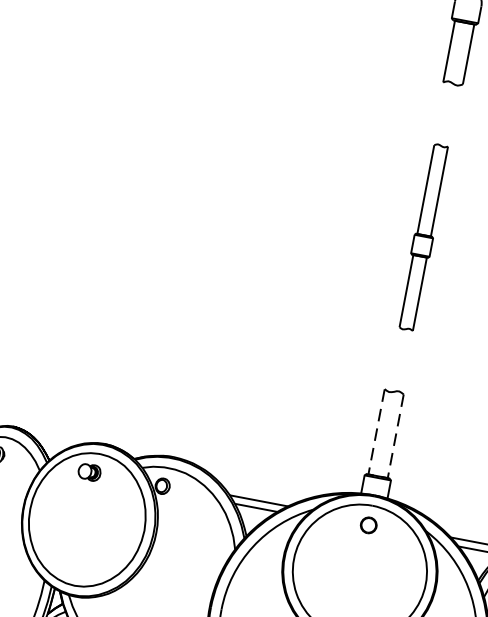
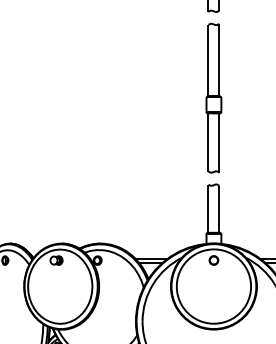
part: (423, 236) -> (213, 97), size x1.43
line: (377, 475) -> (213, 232), dashed -> solid

